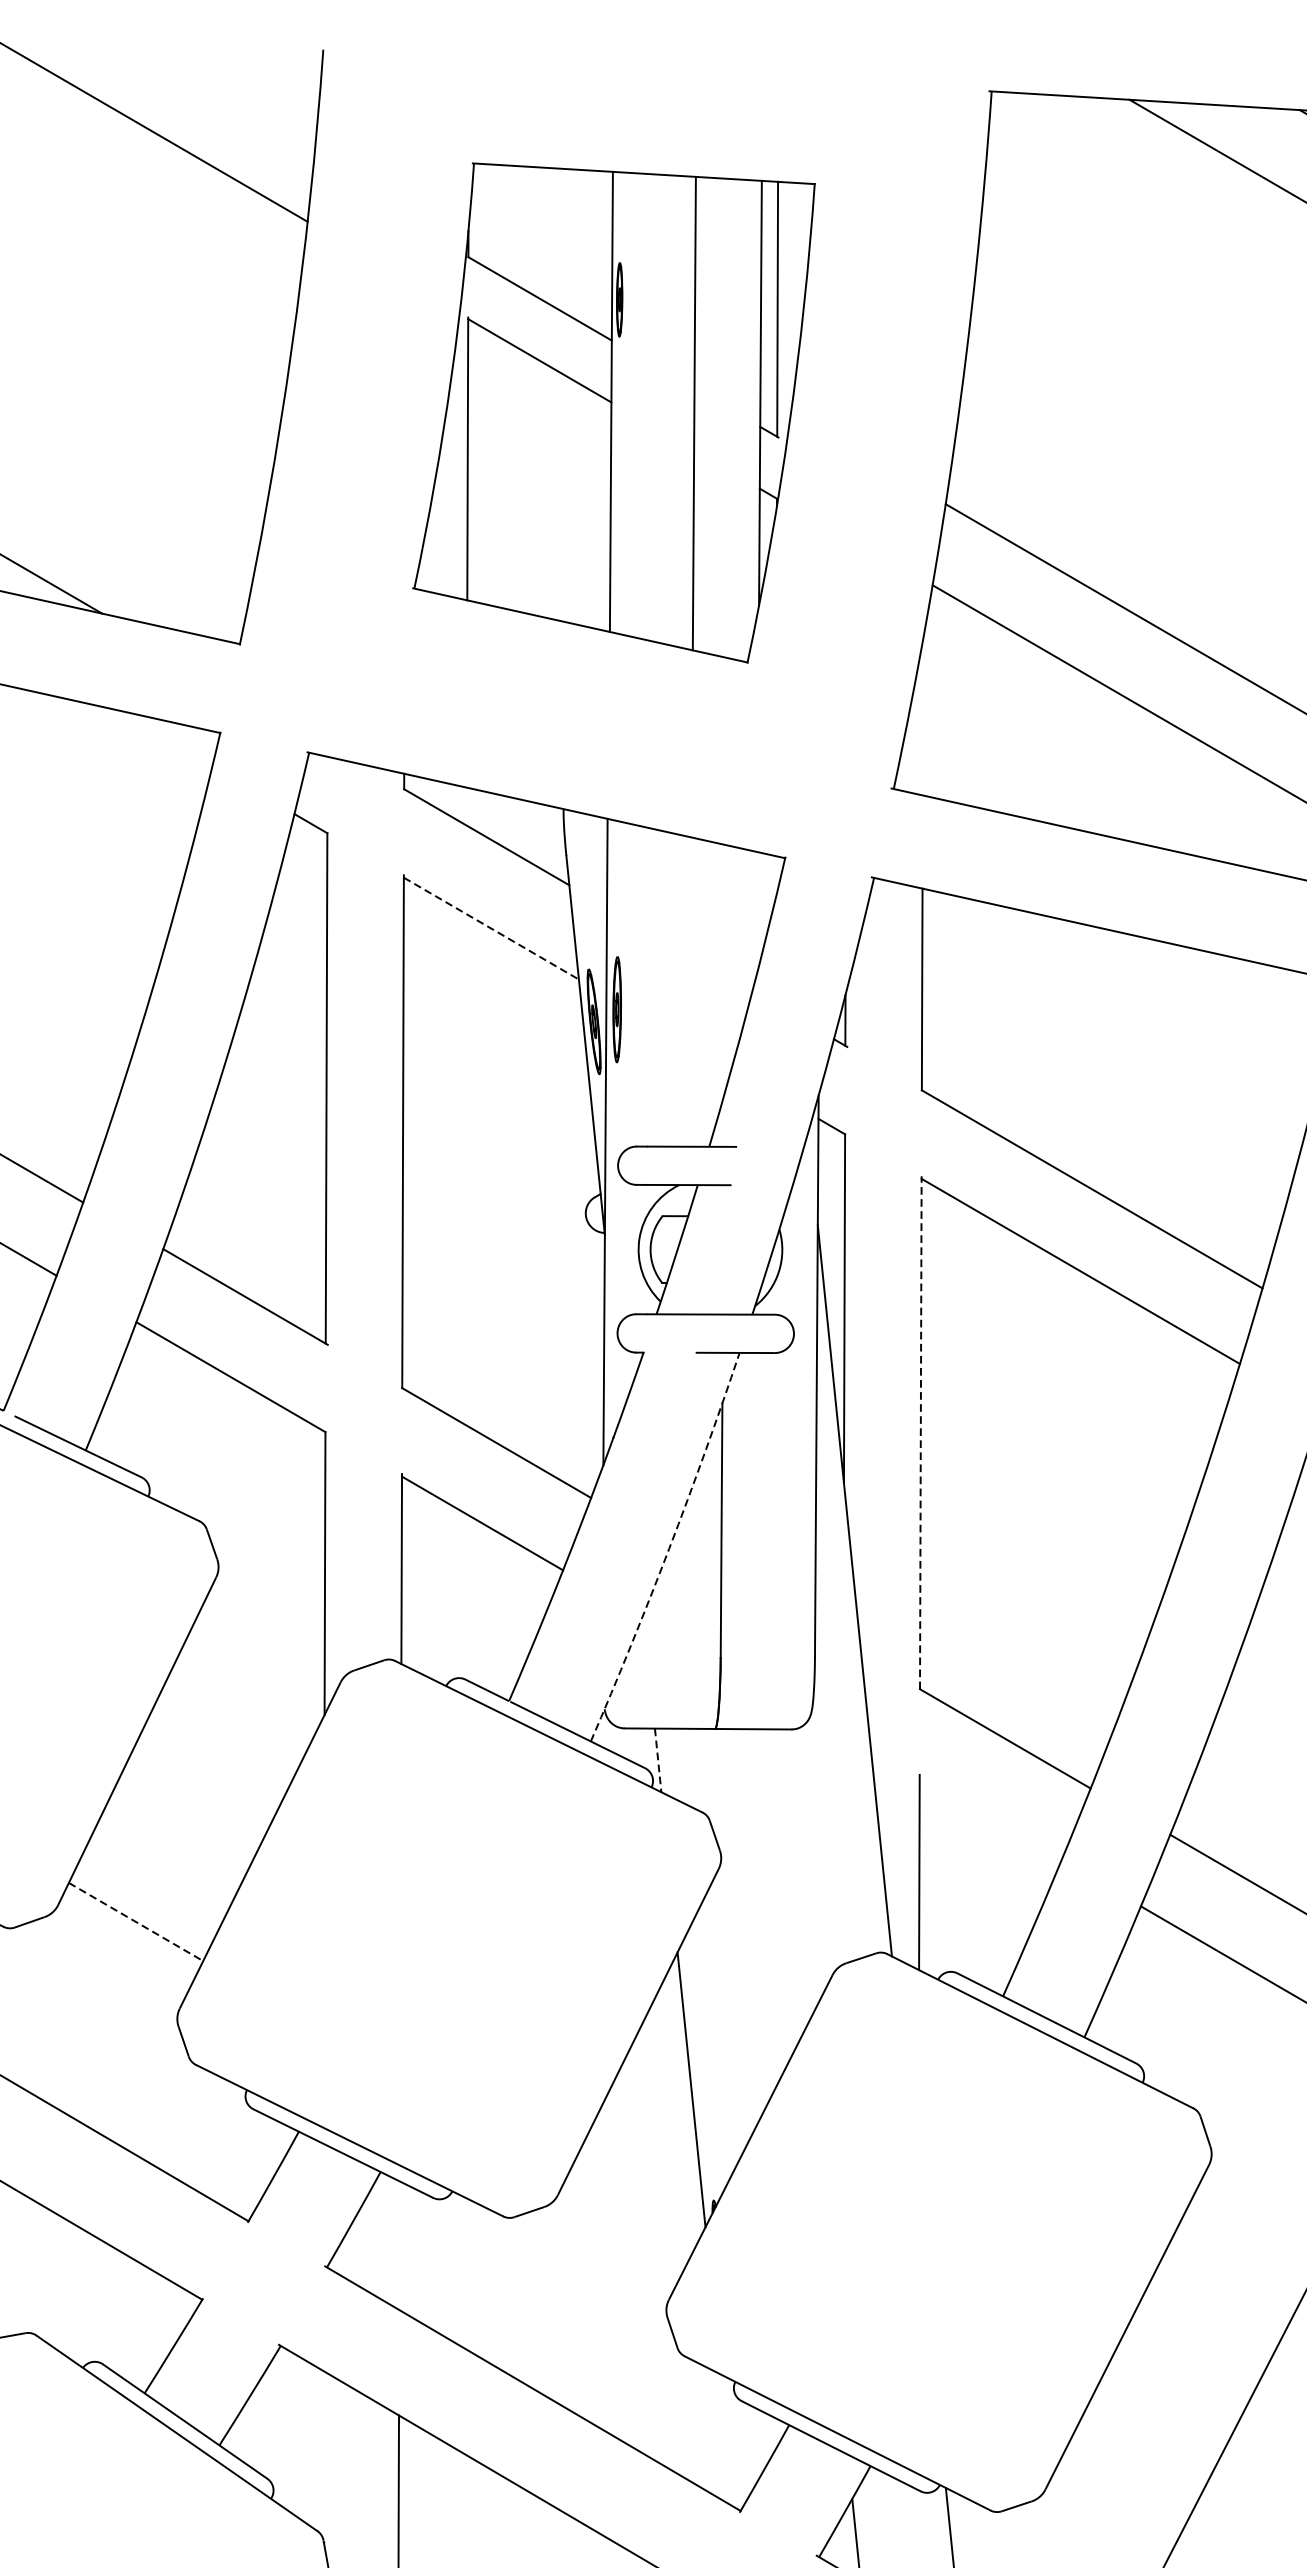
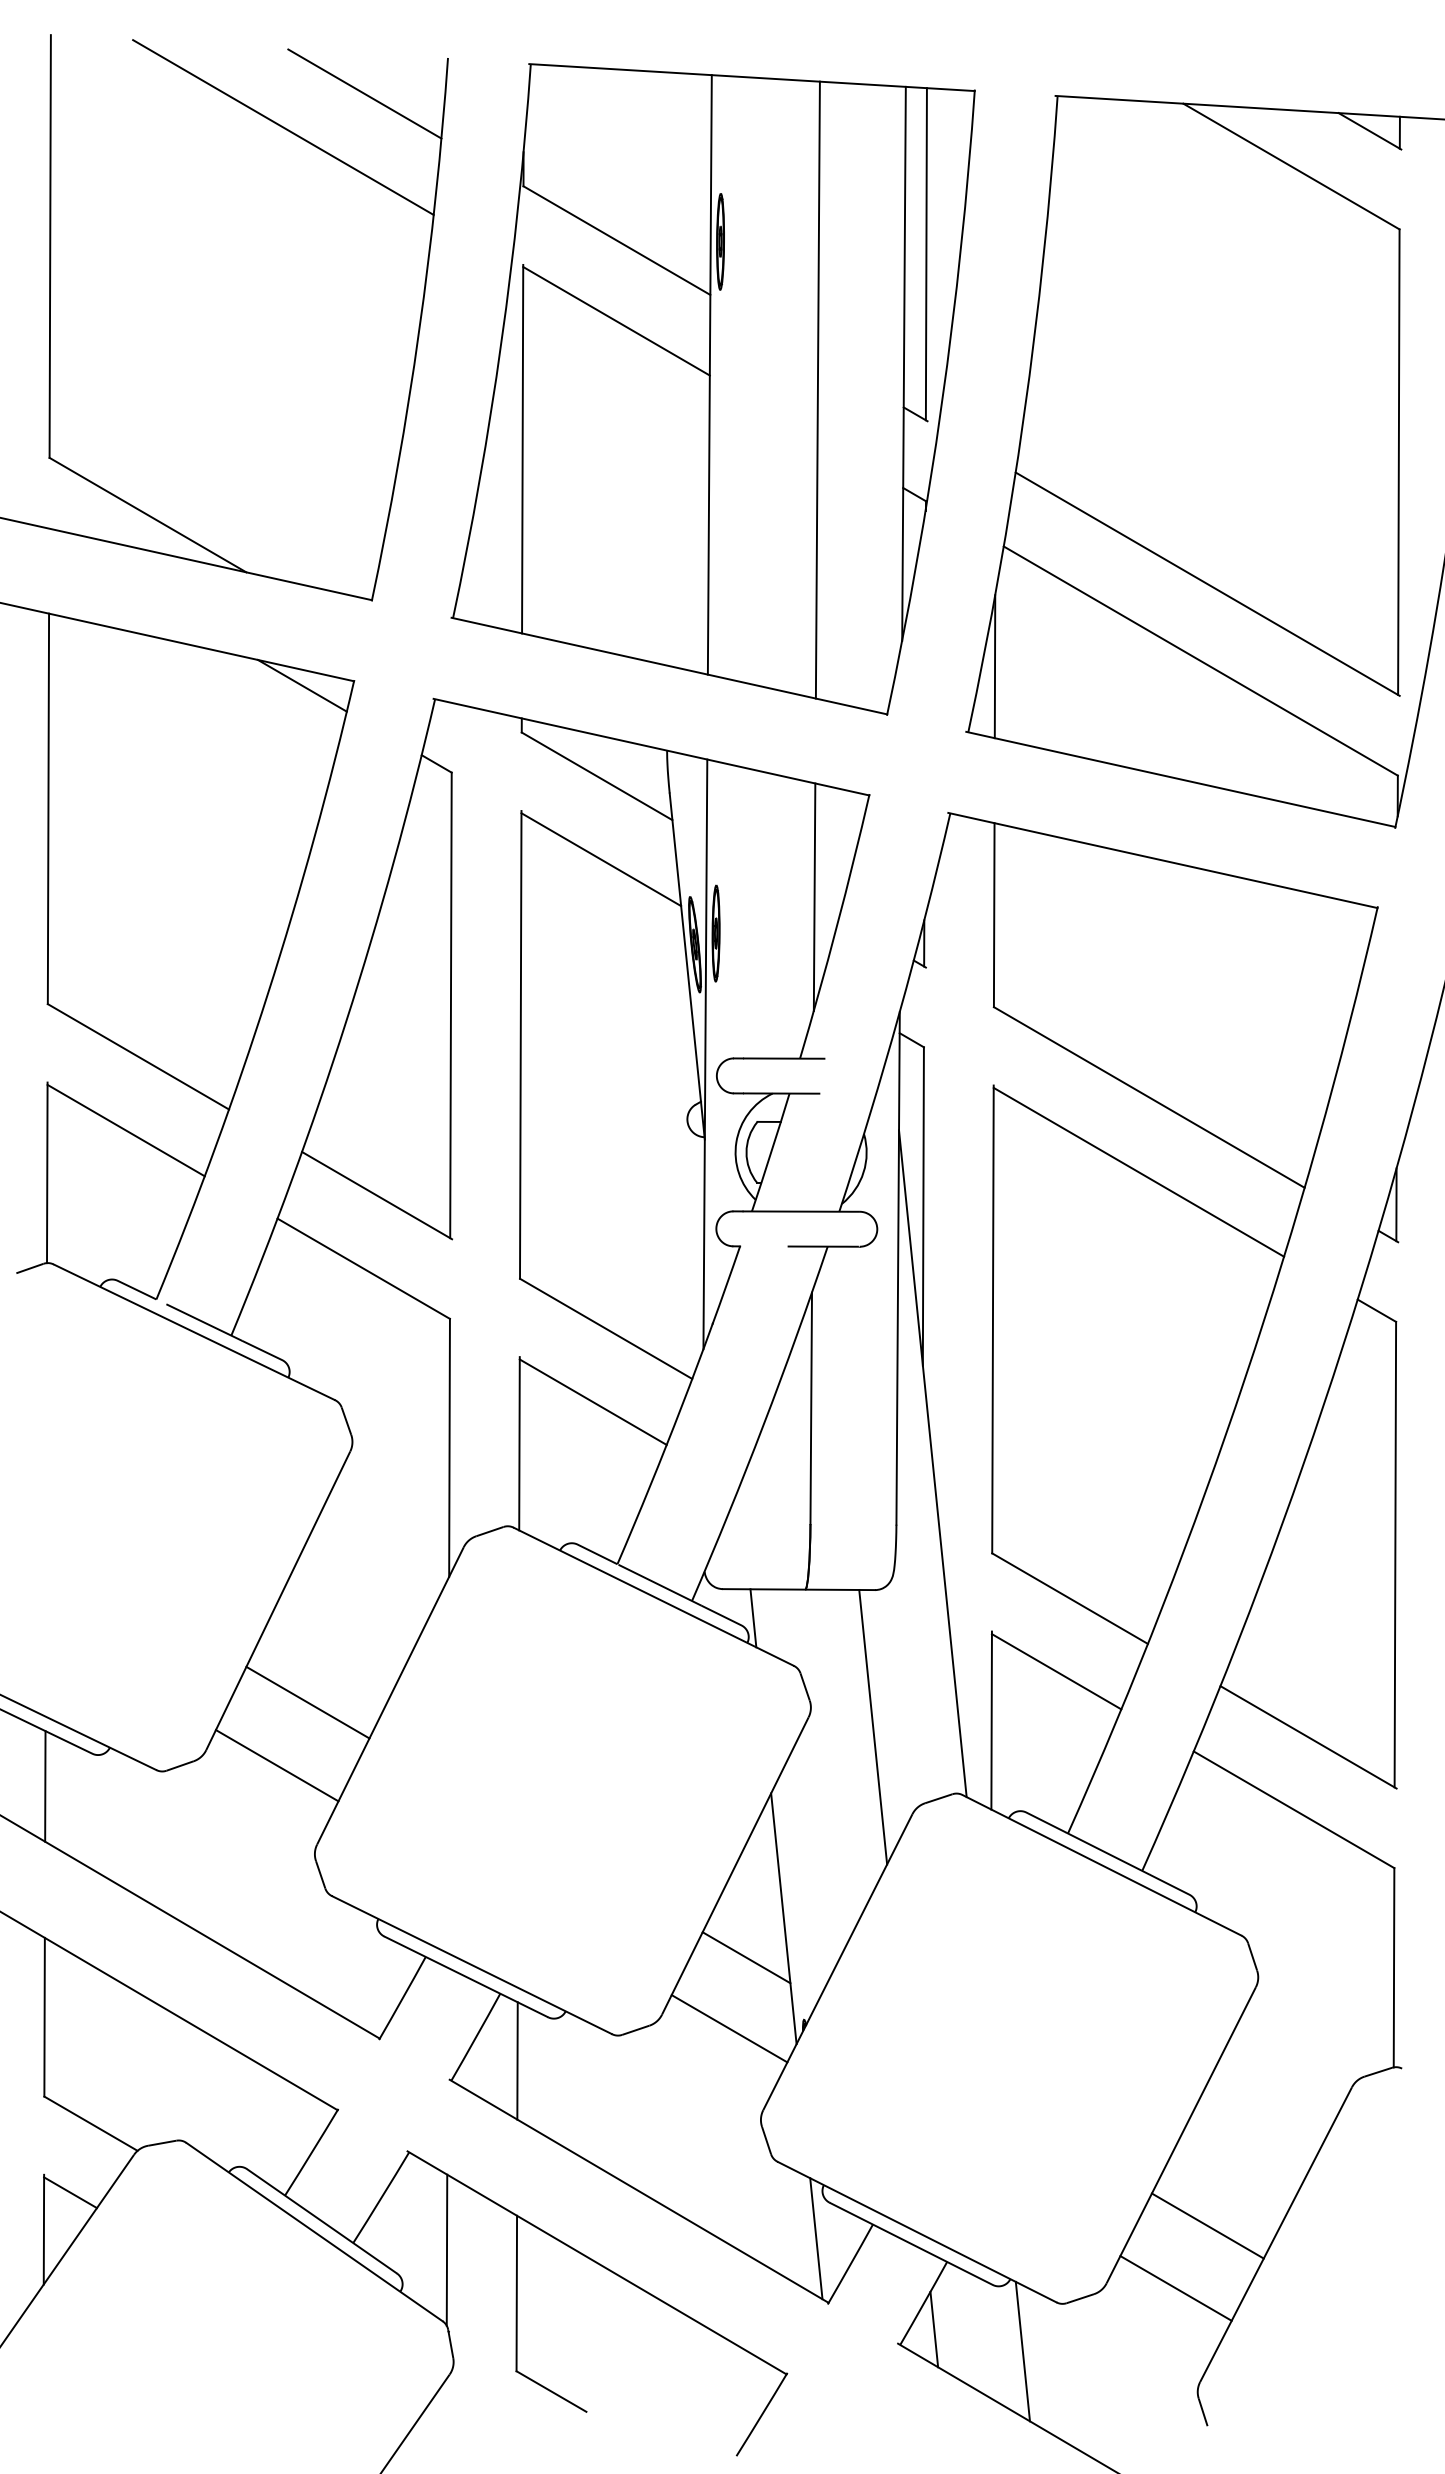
line: (231, 88) -> (364, 93), added
part: (613, 413) -> (712, 389), size x1.43
line: (922, 716) -> (994, 666), added
line: (162, 737) -> (301, 685), added
line: (491, 928) -> (601, 859), dashed -> solid
line: (725, 970) -> (814, 897), added
line: (920, 1432) -> (992, 1319), dashed -> solid
arc: (669, 1549) -> (763, 1425), dashed -> solid
line: (658, 1760) -> (753, 1618), dashed -> solid
line: (990, 1818) -> (1056, 1671), added
line: (169, 1852) -> (307, 1702), added
line: (789, 1880) -> (873, 1727), added
line: (136, 1921) -> (277, 1765), dashed -> solid
line: (650, 2132) -> (746, 1957), added
line: (631, 2210) -> (729, 2028), added
line: (399, 2245) -> (517, 2060), added
line: (1156, 2426) -> (1207, 2225), added
line: (727, 2440) -> (816, 2238), added
line: (321, 2452) -> (446, 2249), added
line: (1120, 2495) -> (1175, 2288), added

